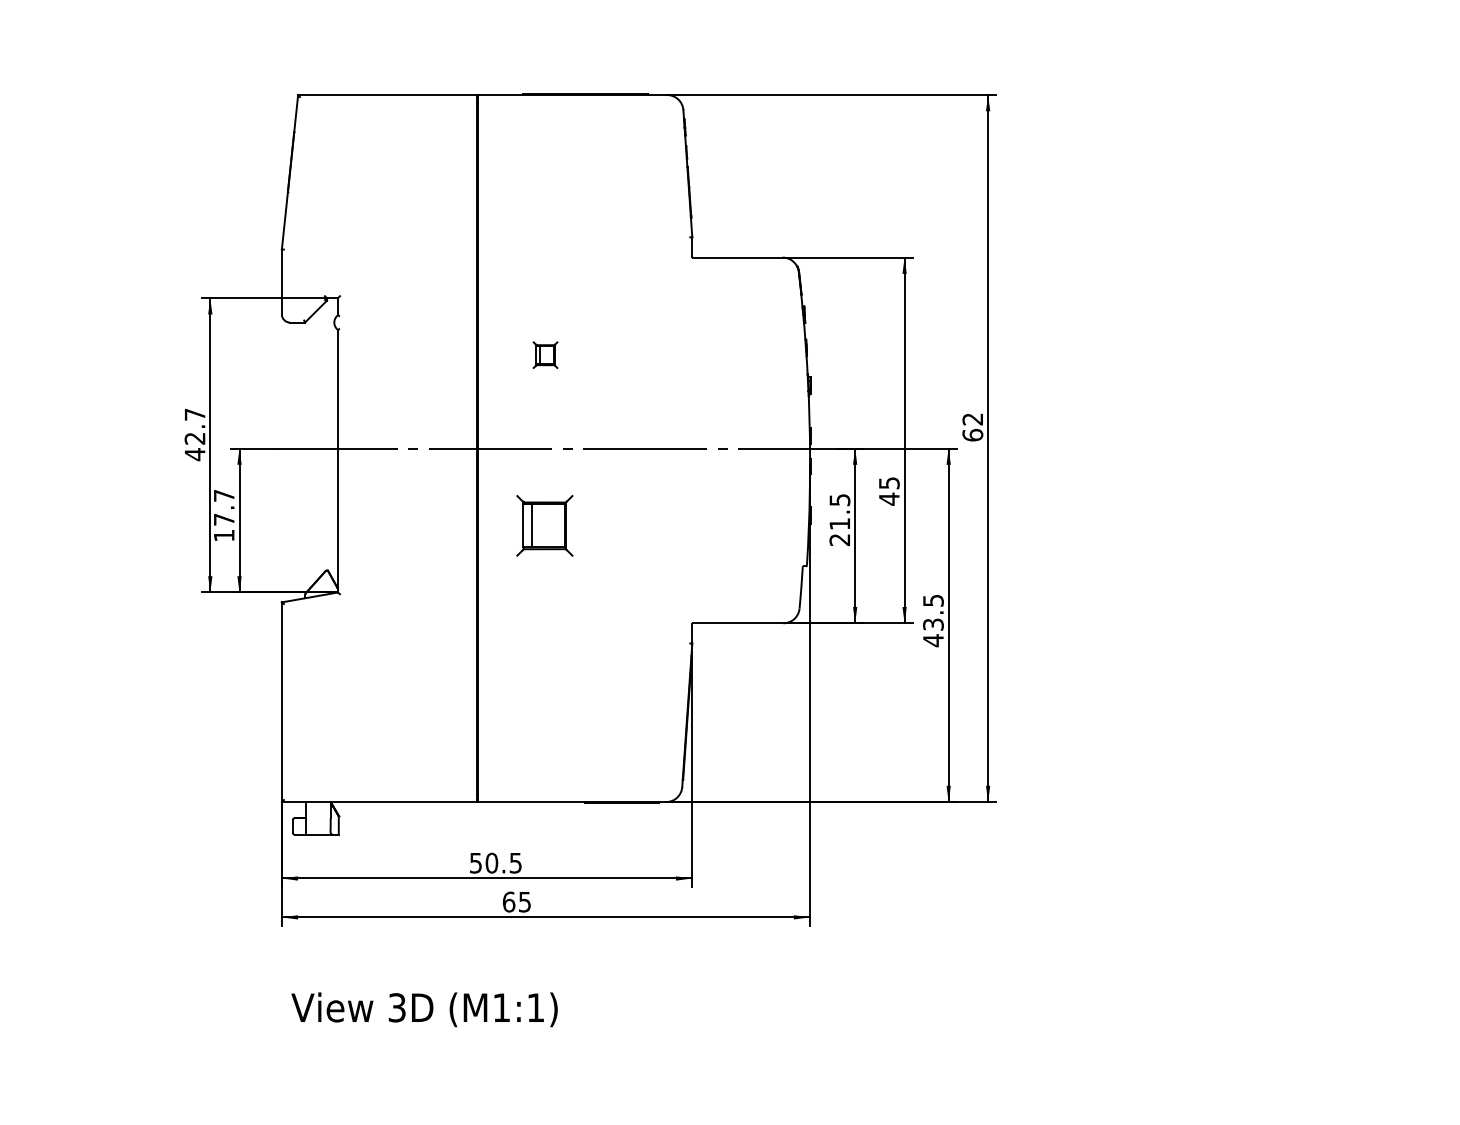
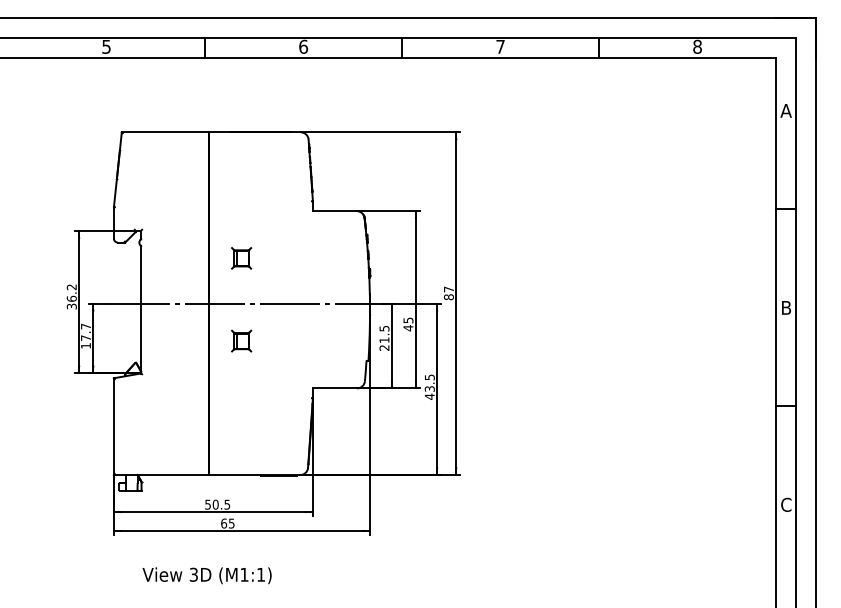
part: (544, 355) -> (241, 258), size x1.67
text: (971, 427) -> (448, 293), 62 -> 87
text: (194, 433) -> (71, 296), 42.7 -> 36.2
part: (544, 524) -> (241, 340), size x0.71
text: (423, 1009) -> (206, 575), moved

